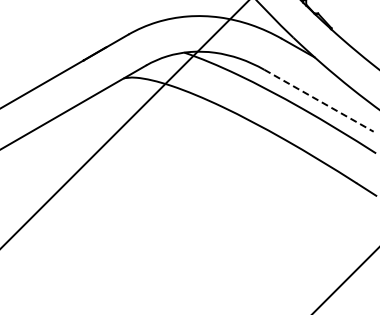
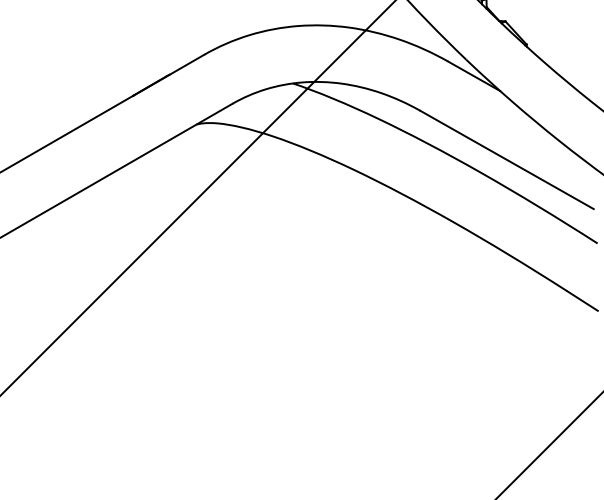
line: (319, 100) -> (507, 159), dashed -> solid

